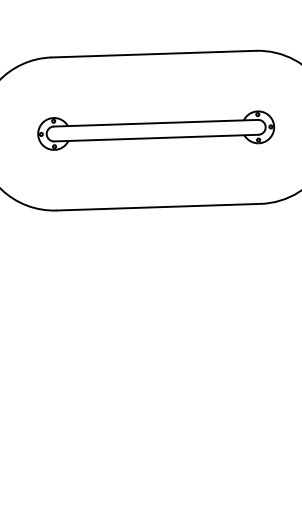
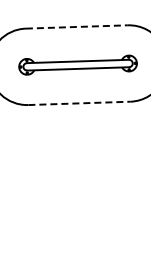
line: (153, 53) -> (76, 26), solid -> dashed
line: (159, 207) -> (79, 103), solid -> dashed

